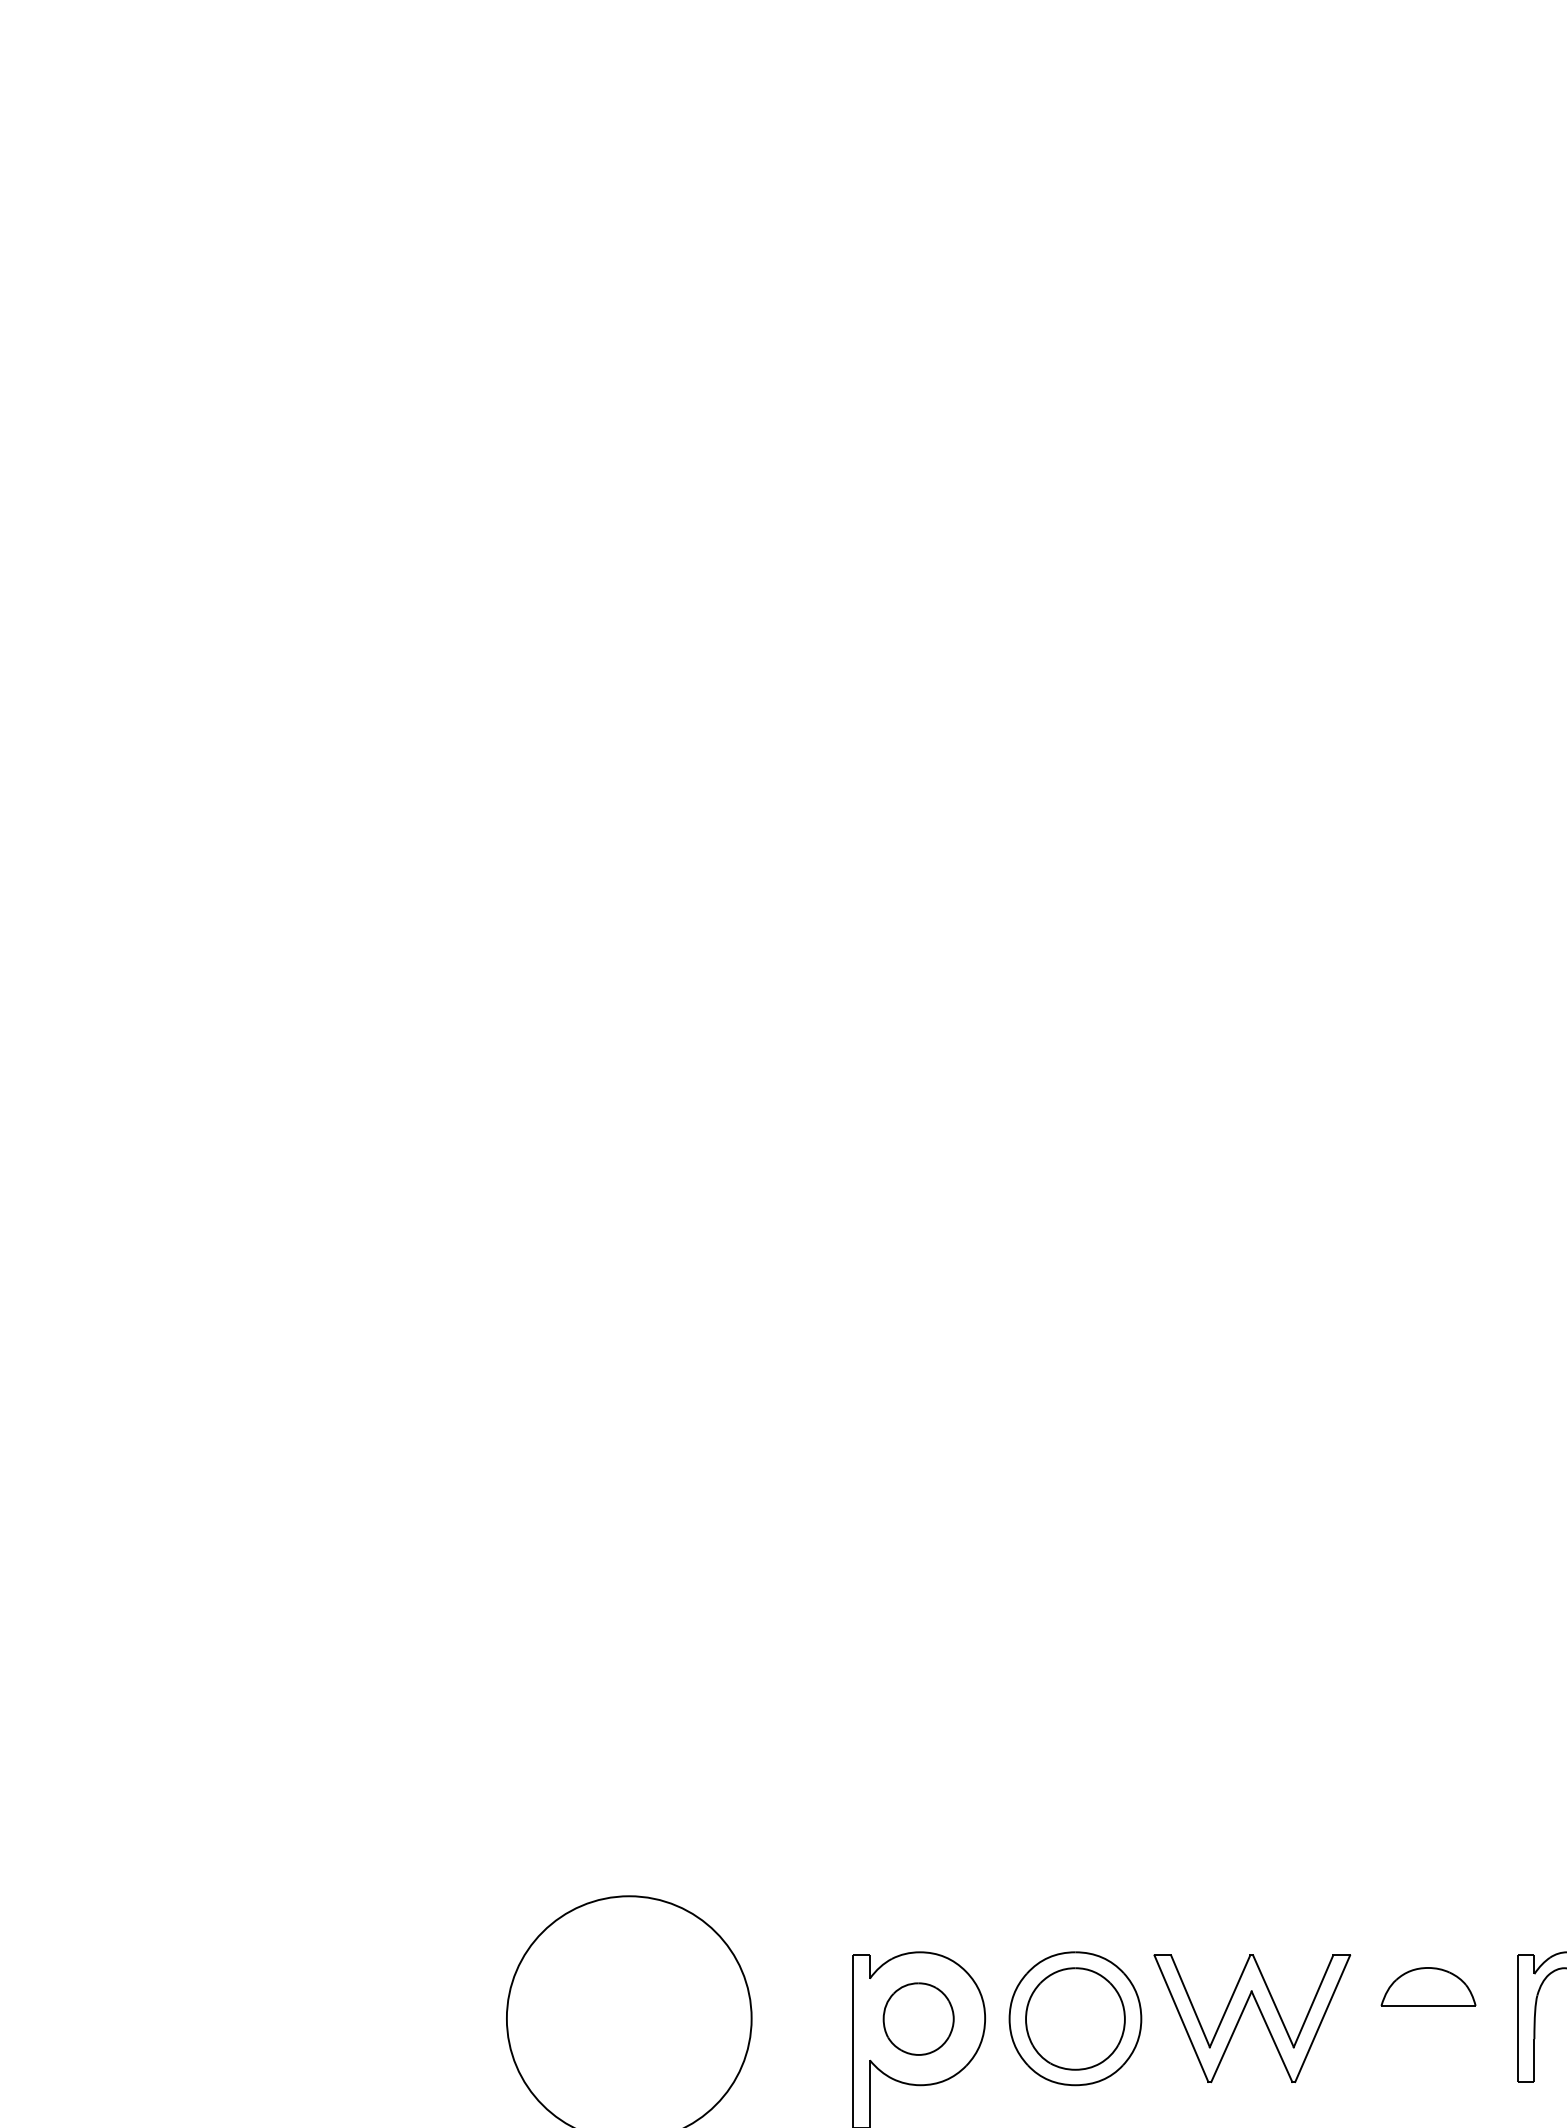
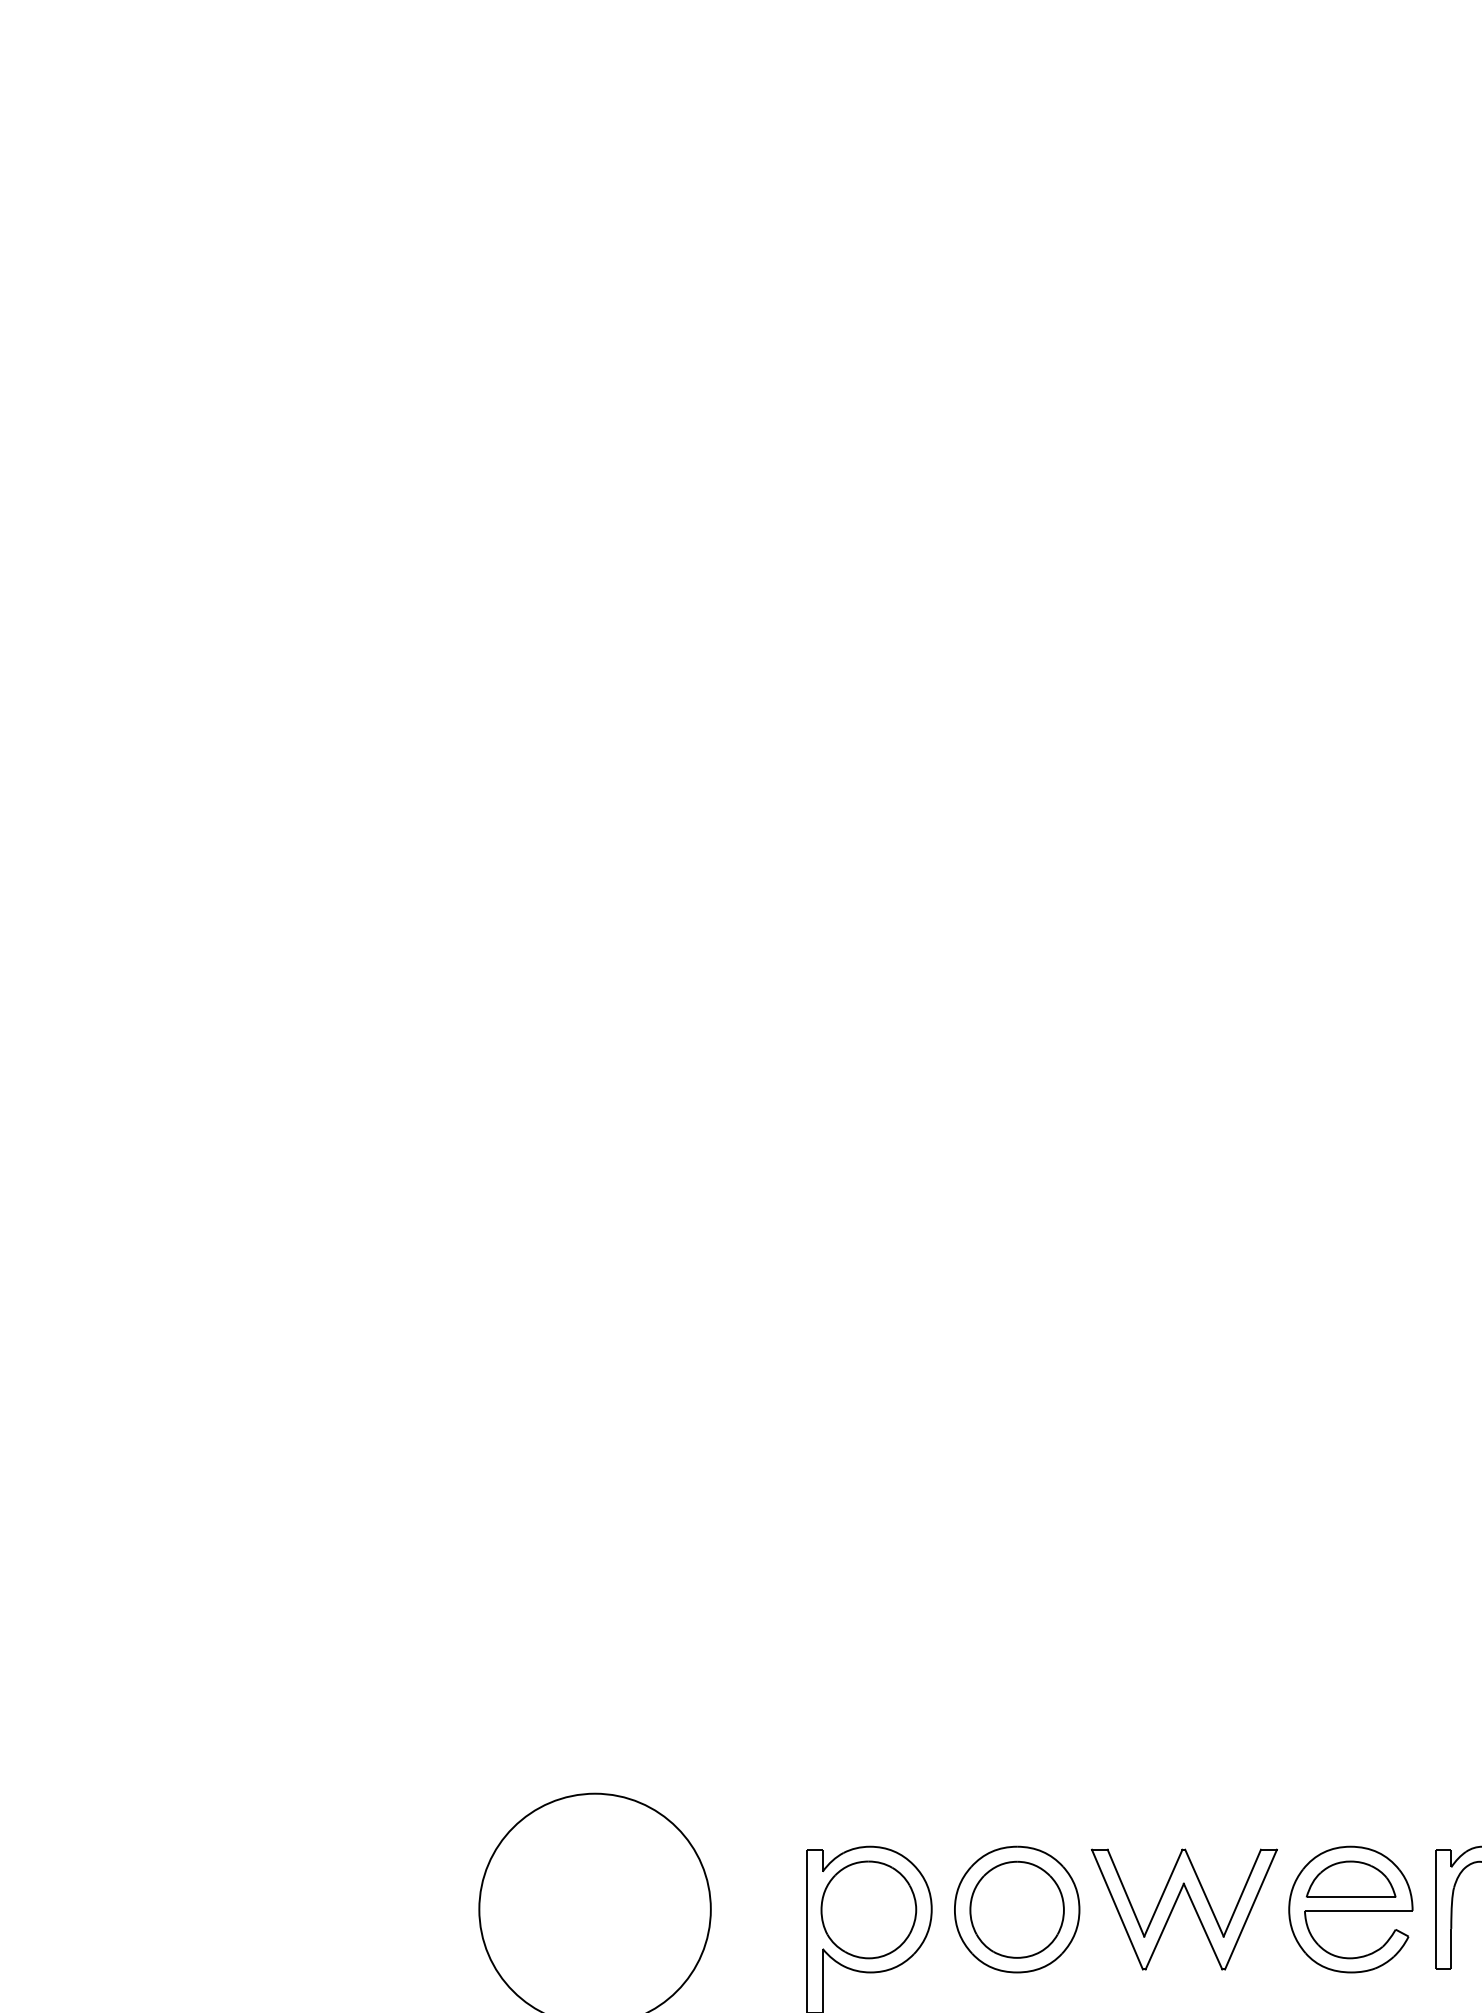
part: (918, 2018) -> (868, 1909), size x1.43
part: (1427, 2018) -> (1350, 1909), added

